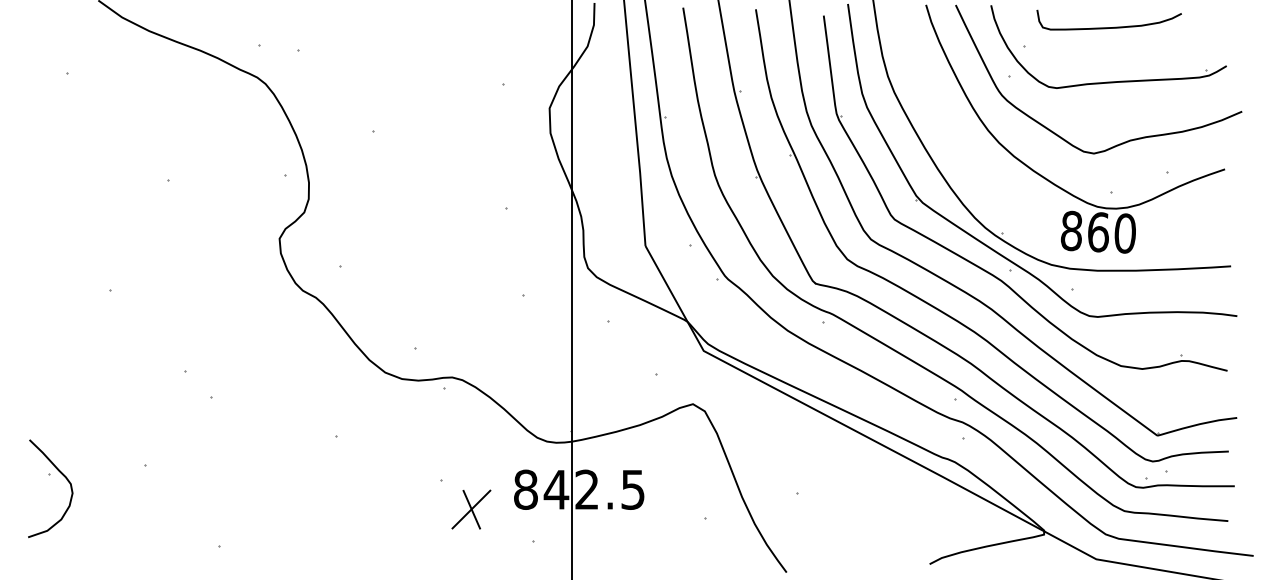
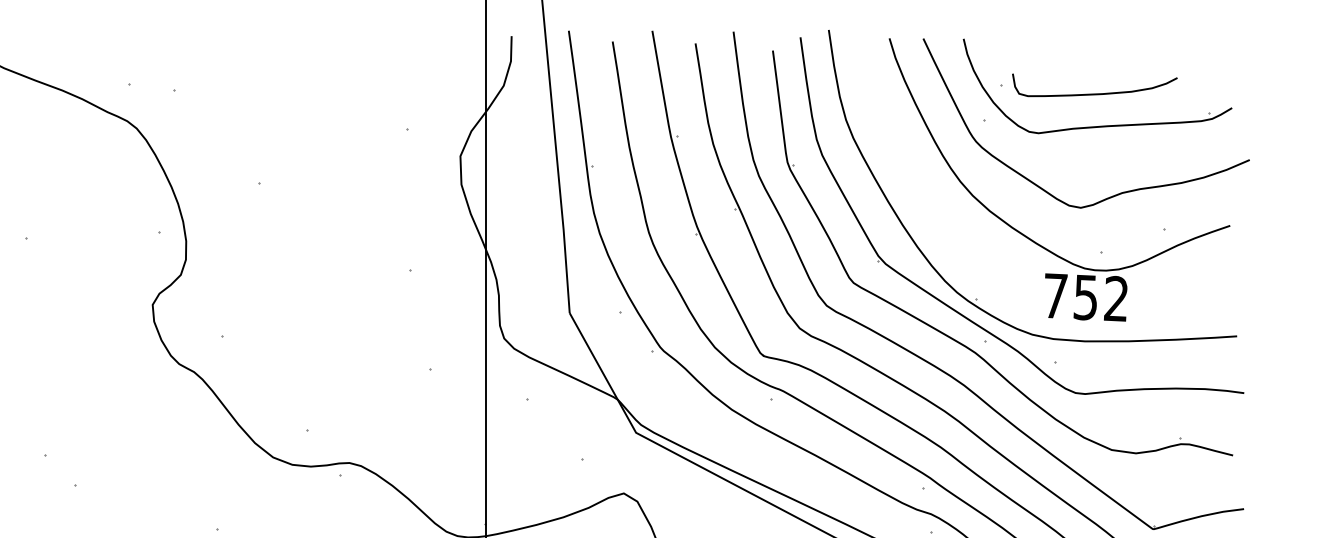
curve: (1108, 27) -> (1093, 93), moved
text: (1097, 231) -> (1084, 296), 860 -> 752

